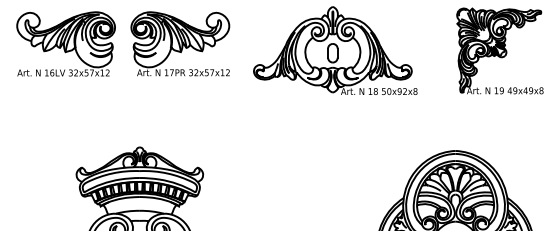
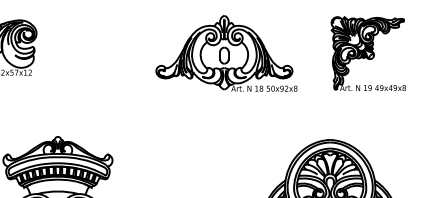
part: (180, 43) -> (92, 47), removed

